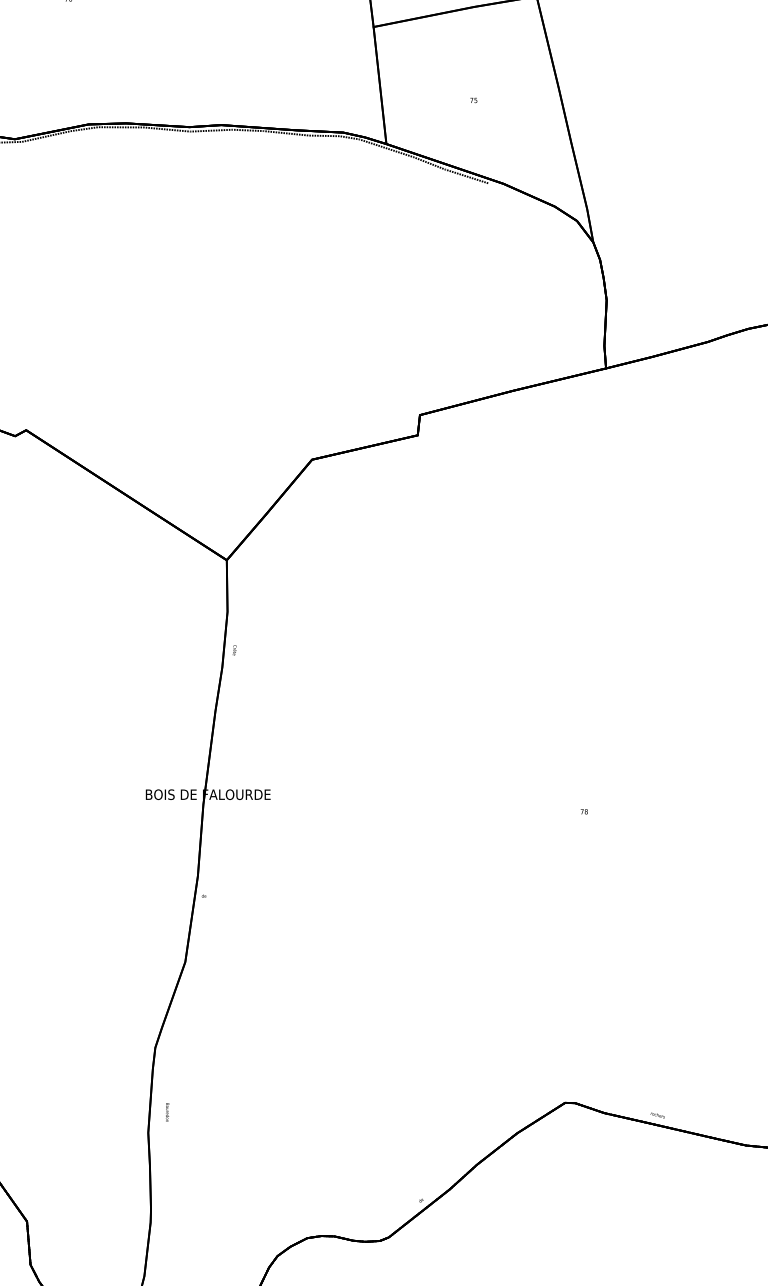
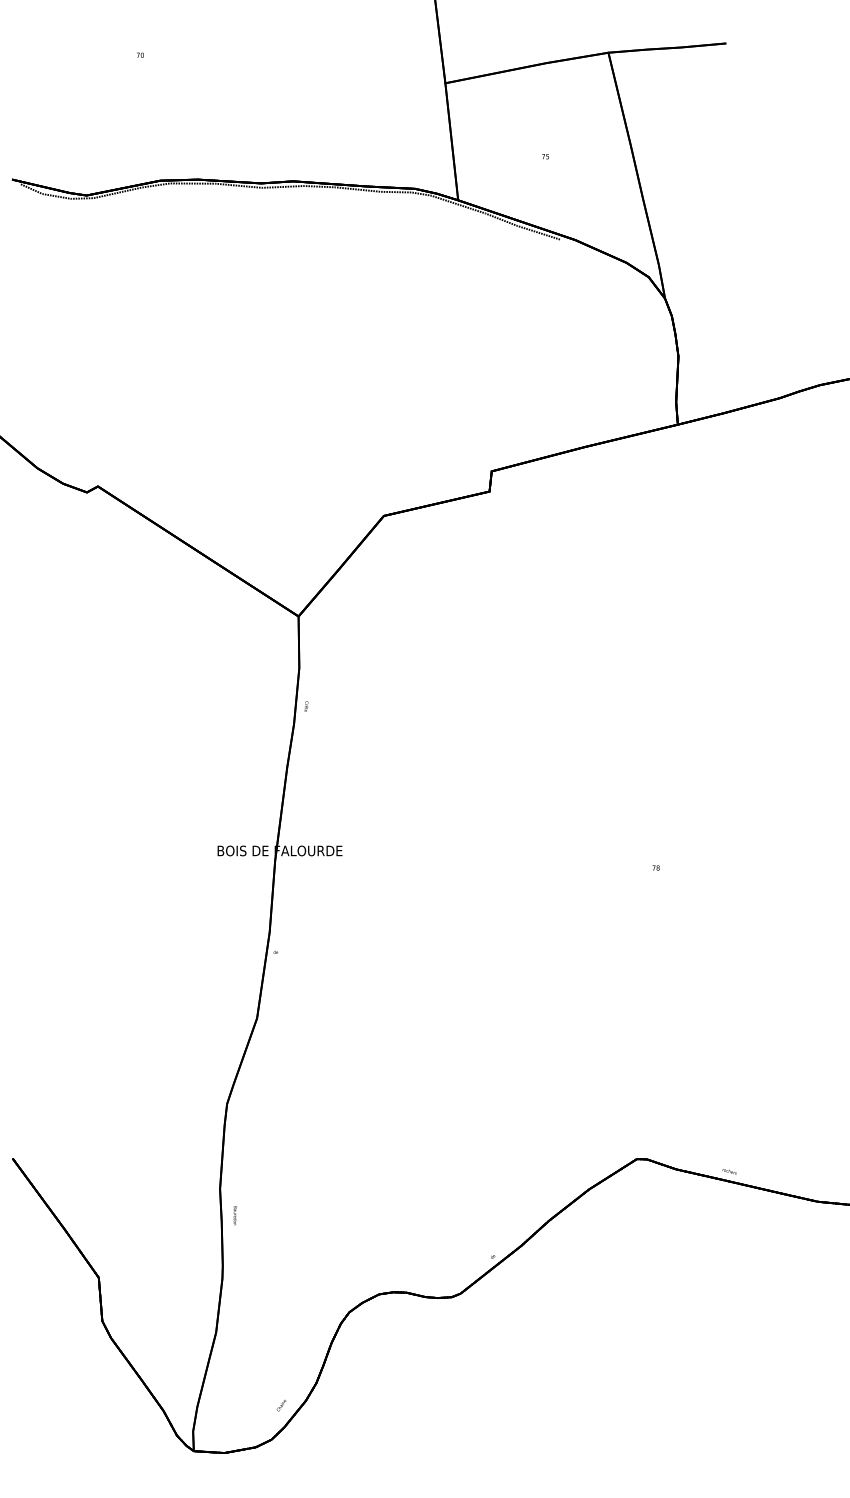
text: (166, 1112) -> (234, 1215), moved

